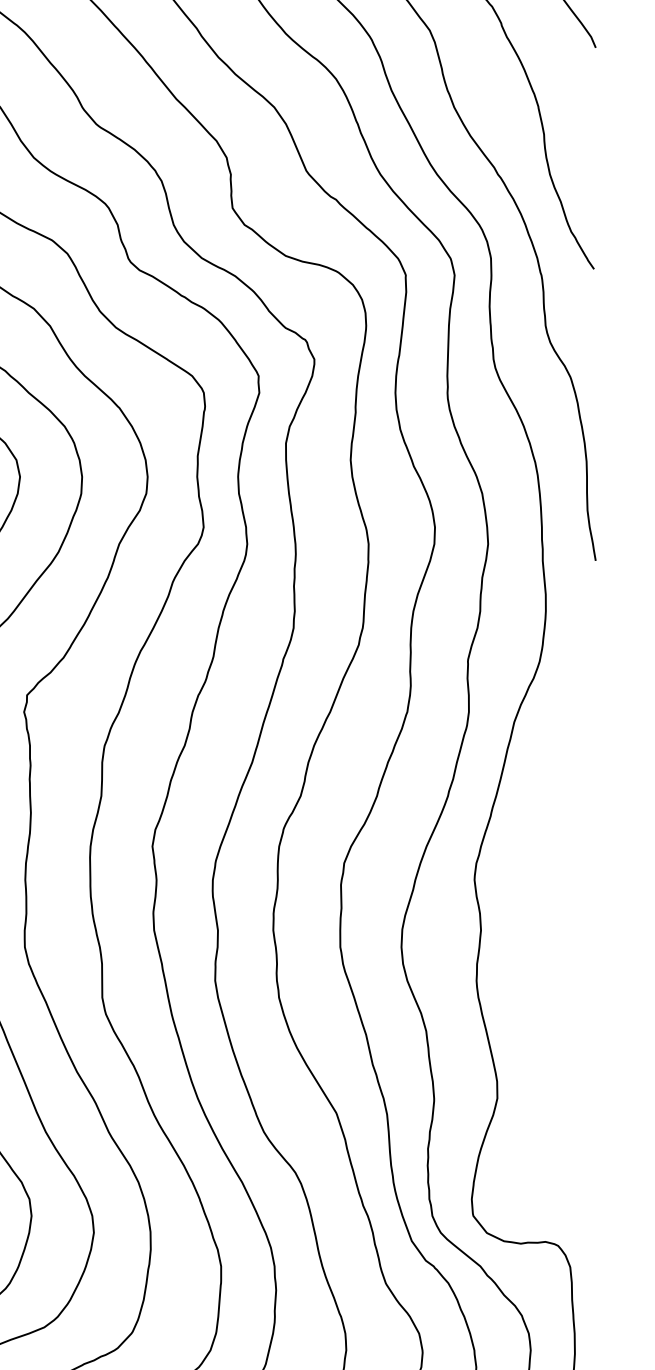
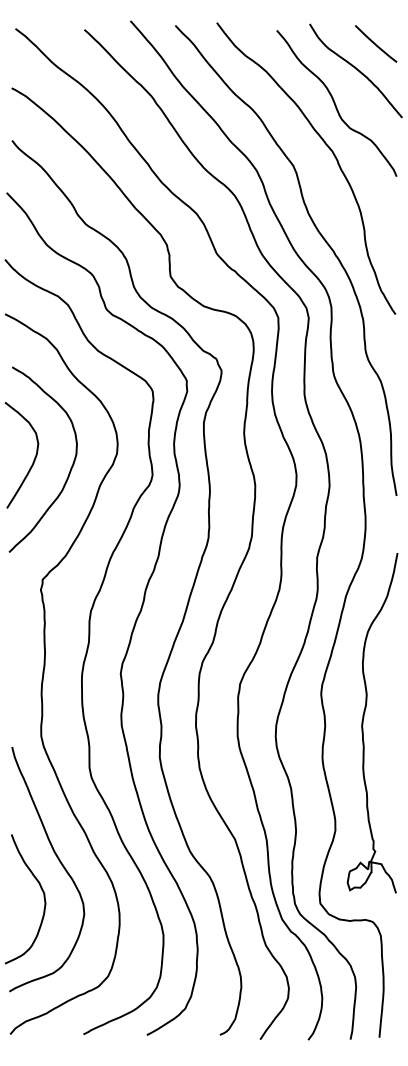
curve: (542, 926) -> (363, 723), added

